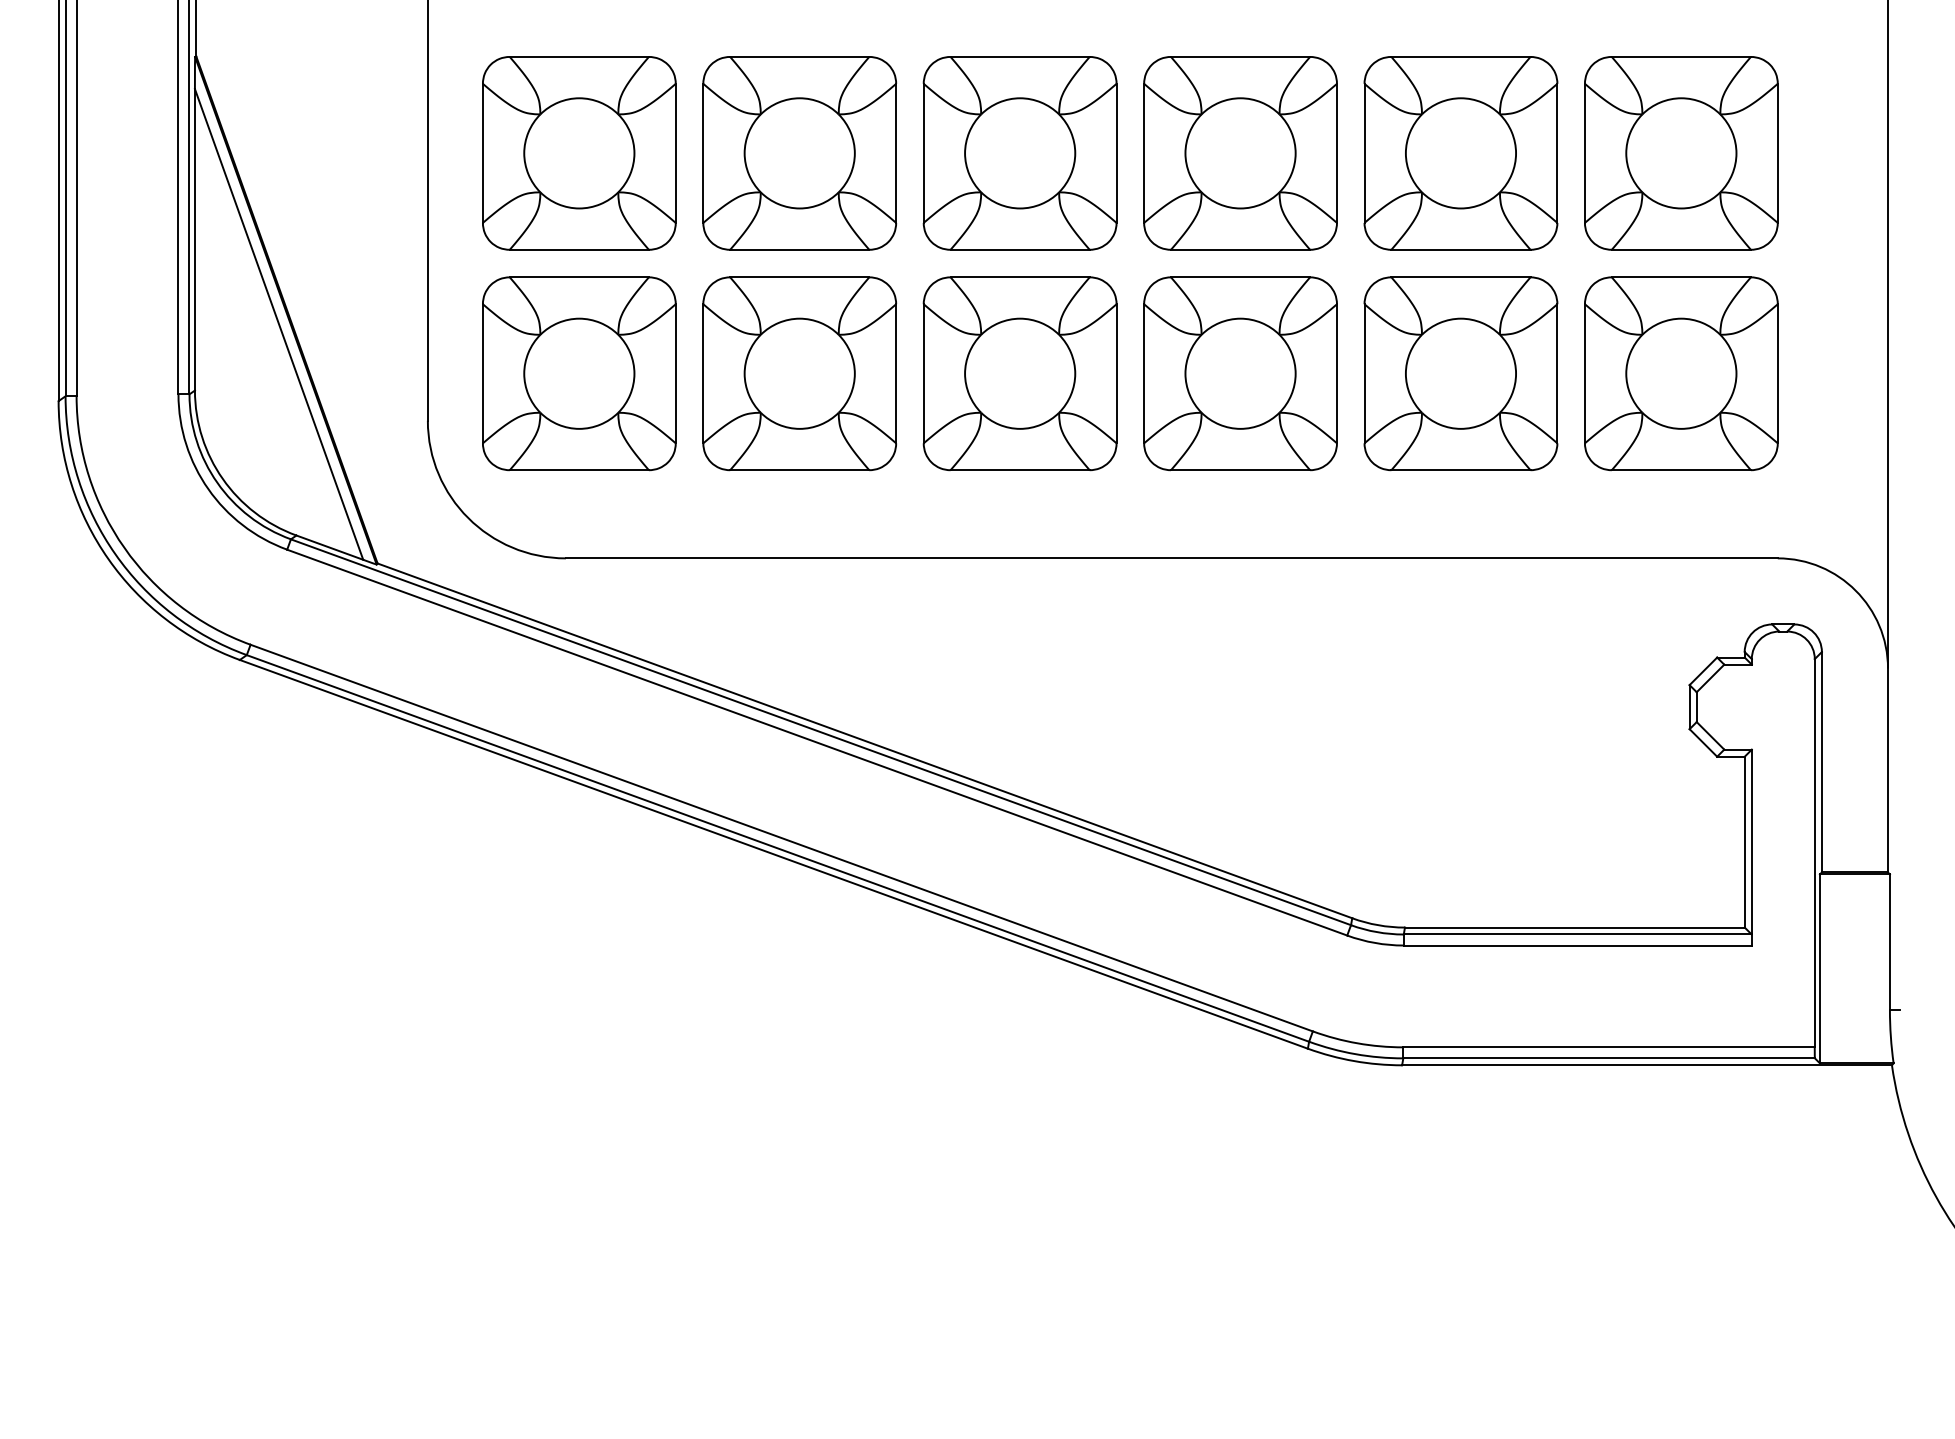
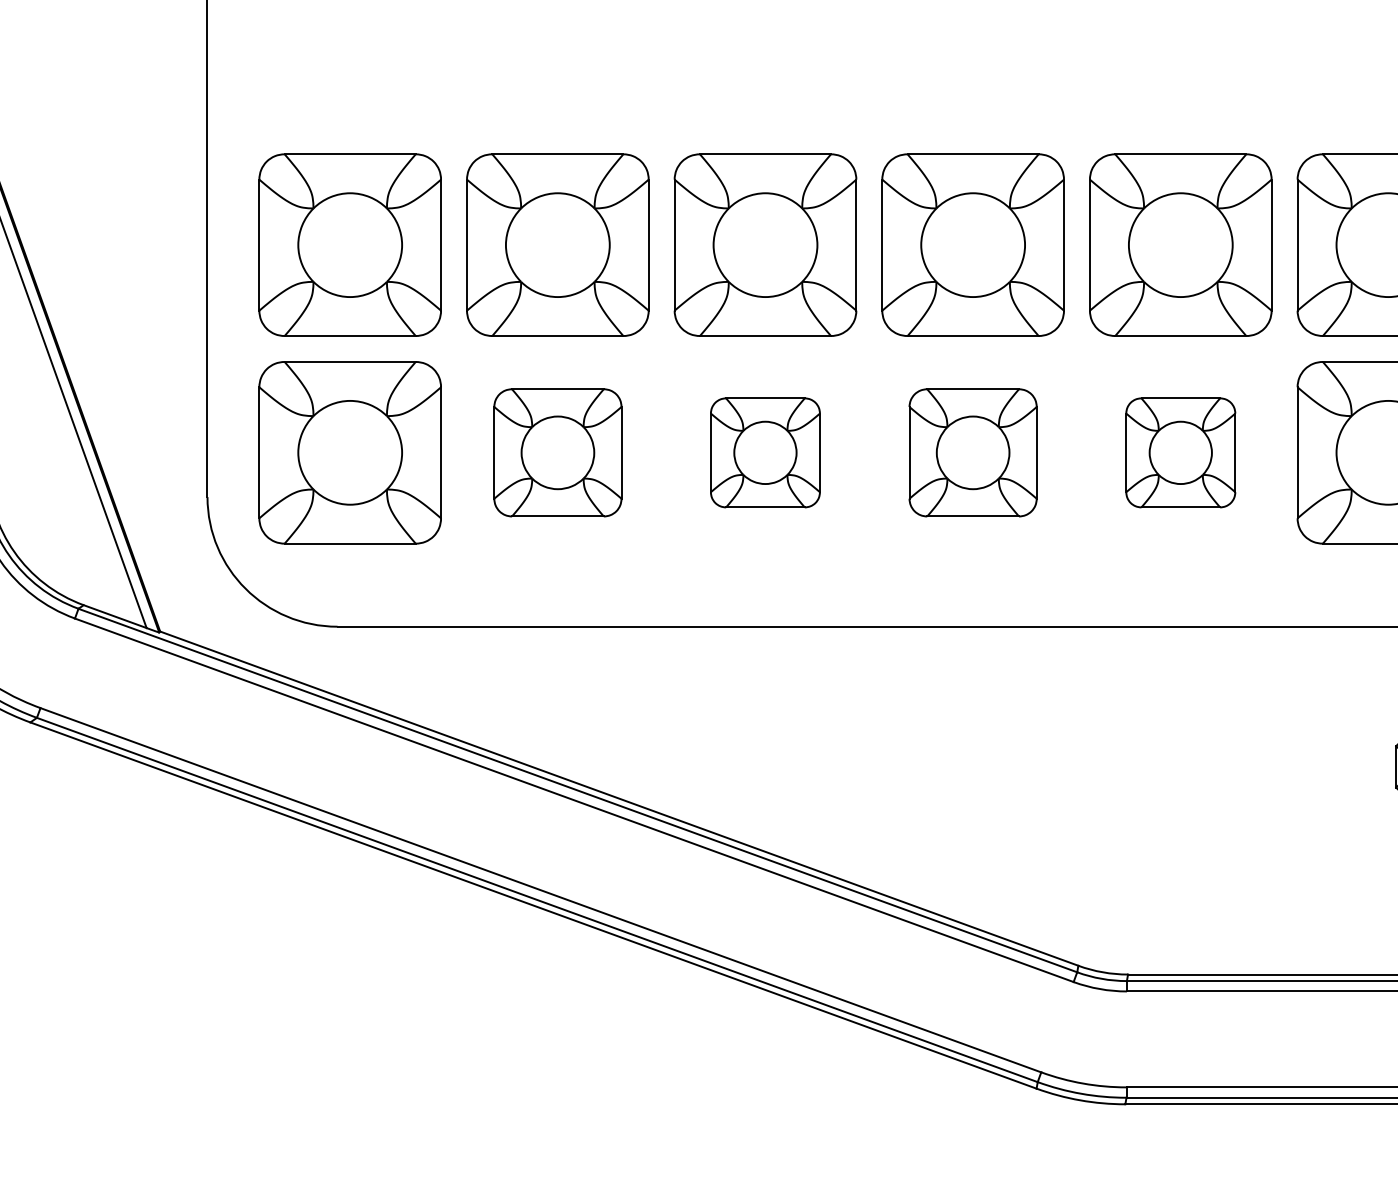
part: (799, 373) -> (557, 452), size x0.7
part: (1019, 373) -> (764, 452), size x0.6
part: (1240, 373) -> (973, 452), size x0.7
part: (1460, 373) -> (1180, 452), size x0.6

